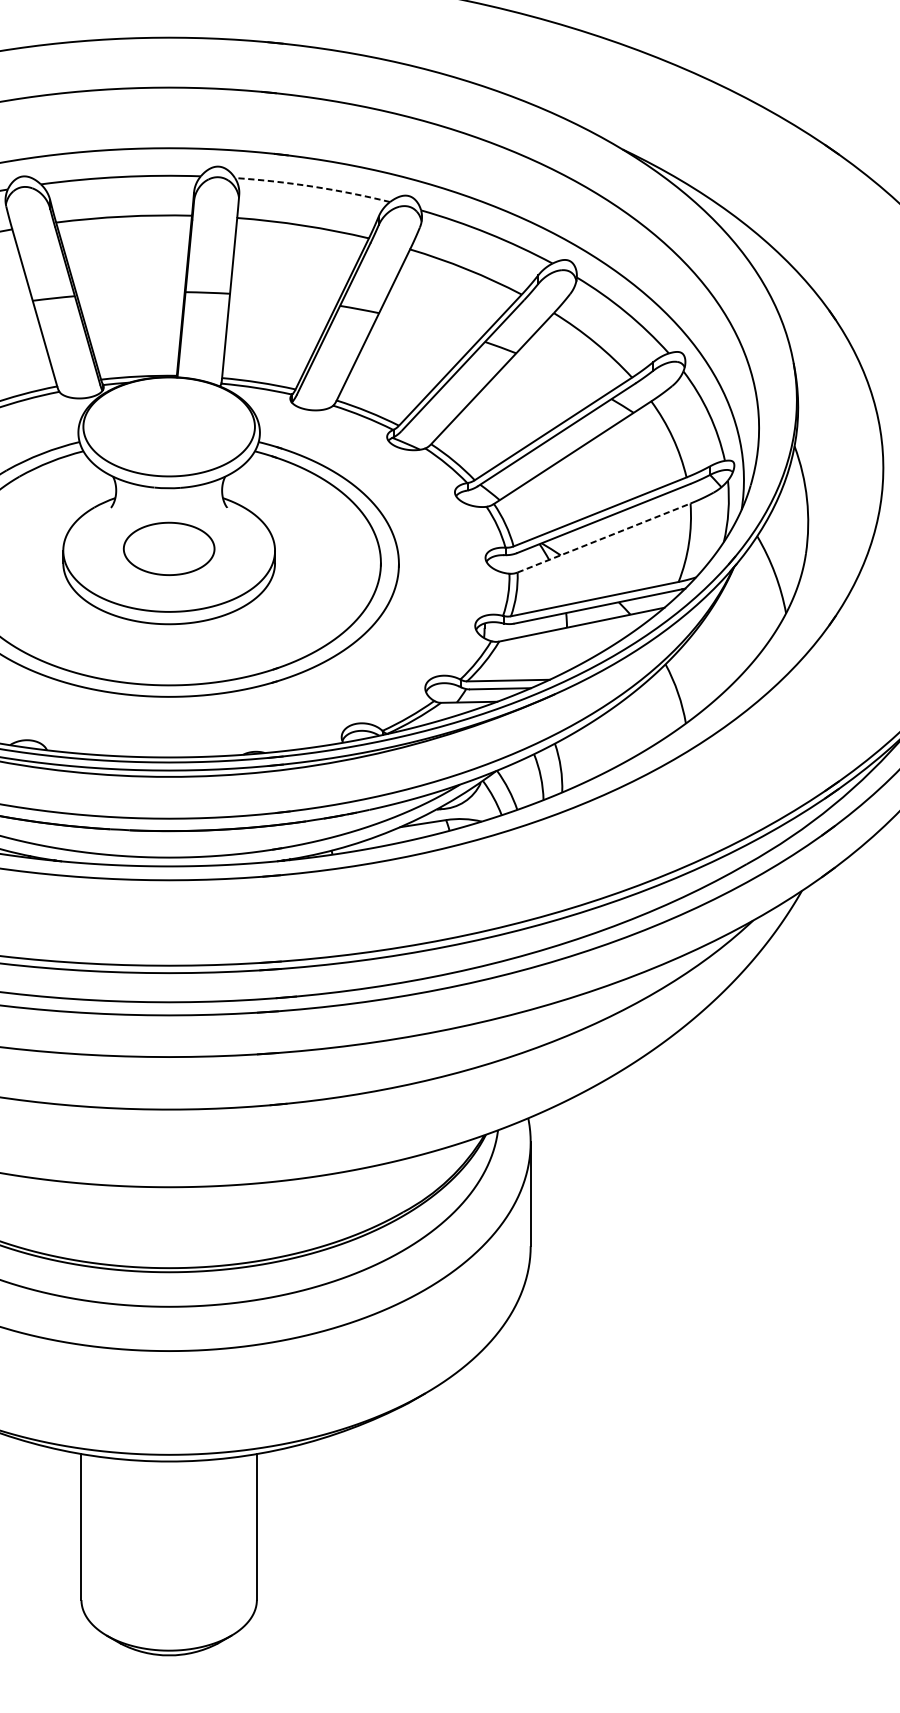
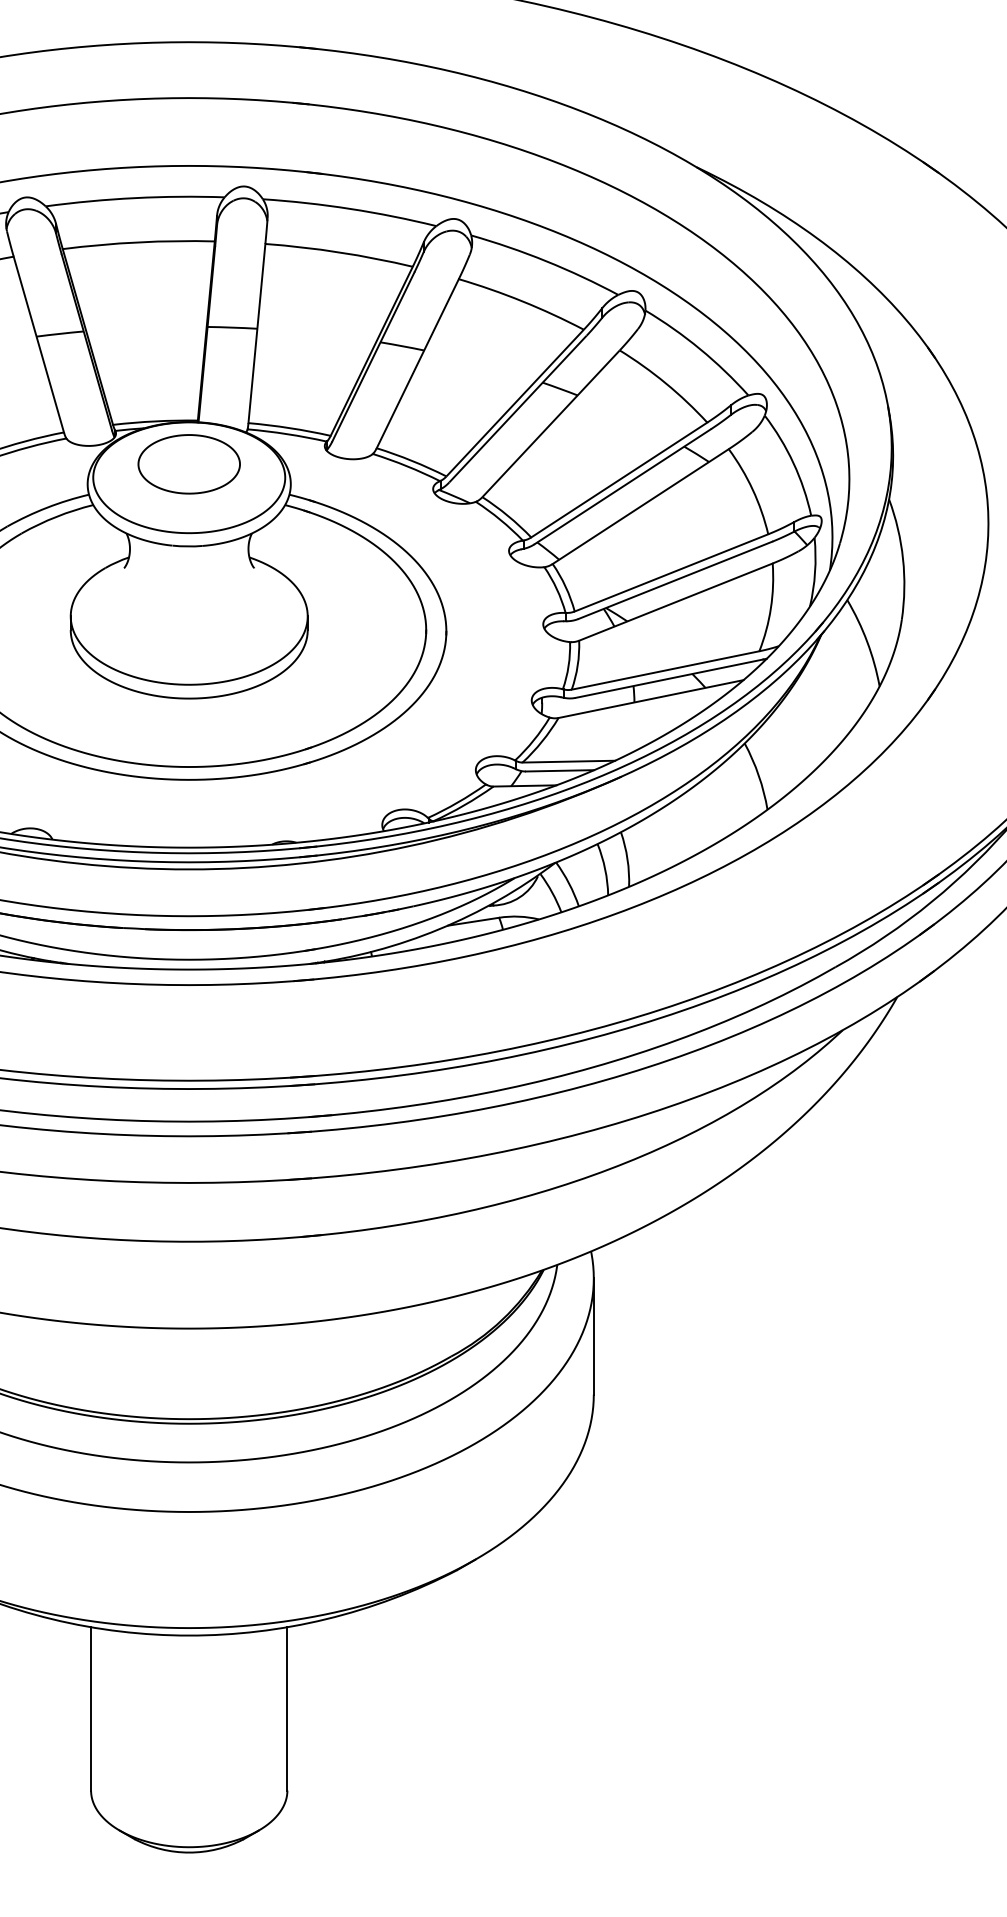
arc: (313, 186) -> (350, 208), dashed -> solid
line: (604, 537) -> (676, 601), dashed -> solid
part: (168, 549) -> (188, 464), moved

